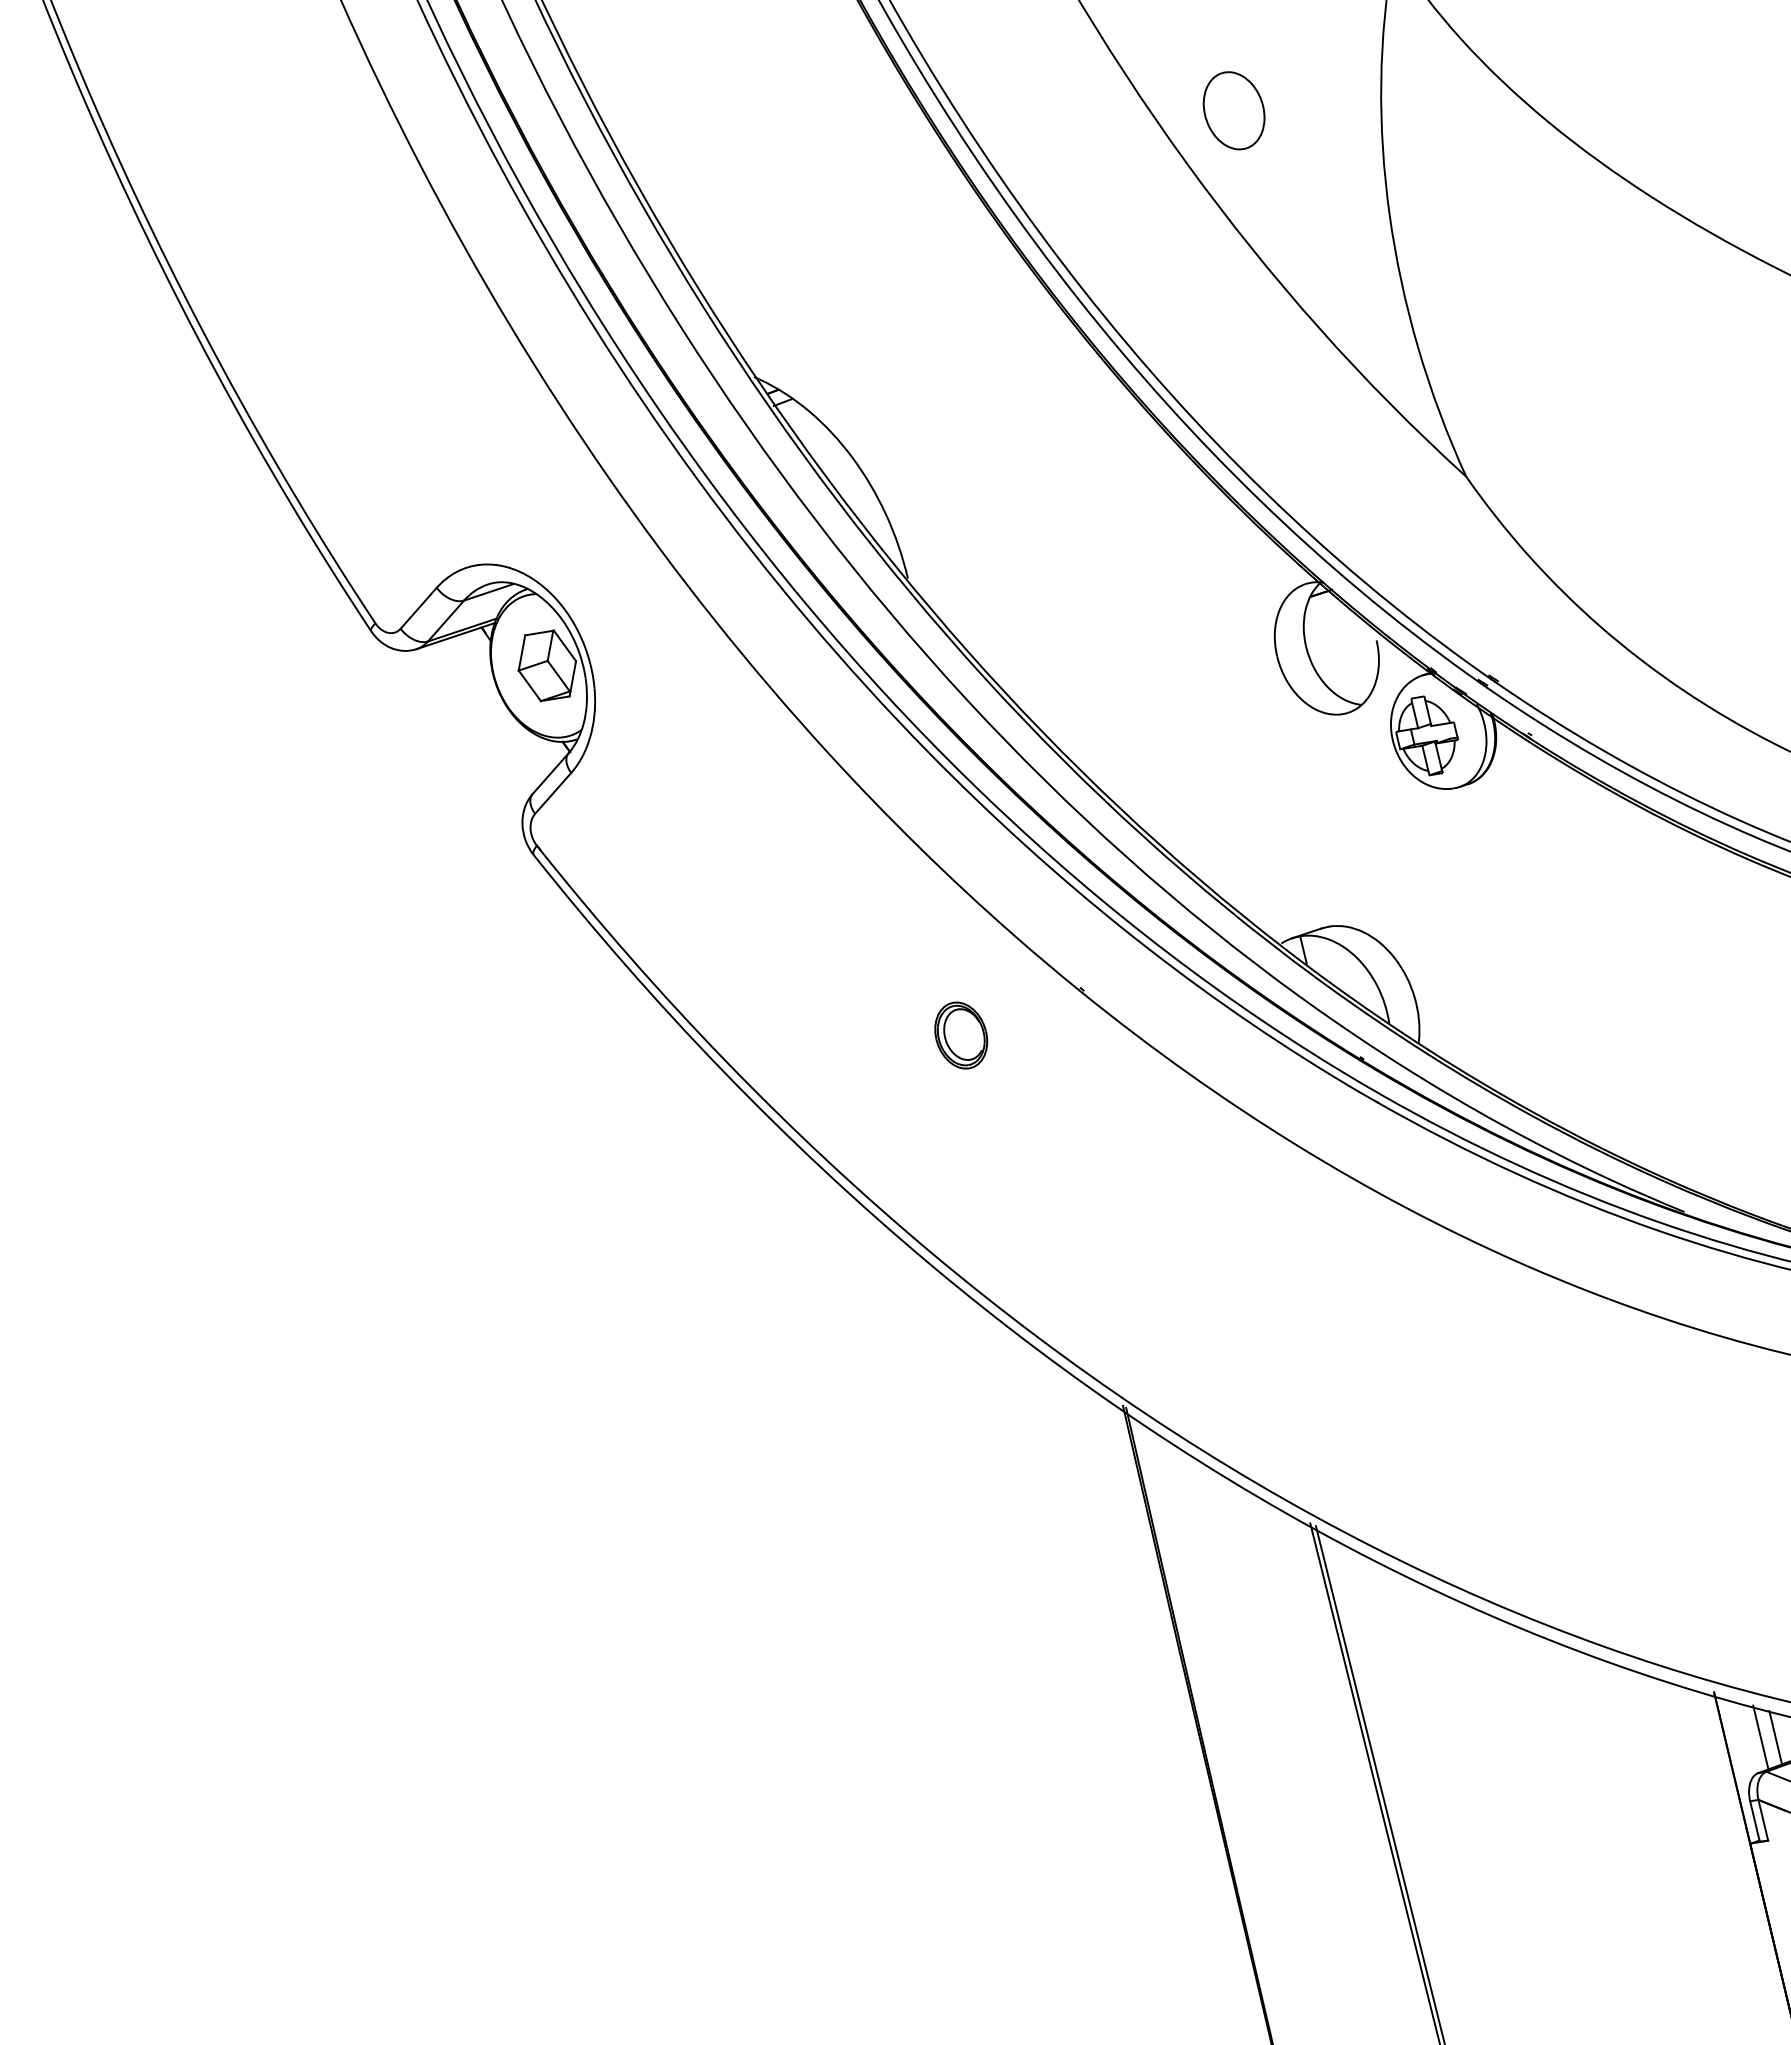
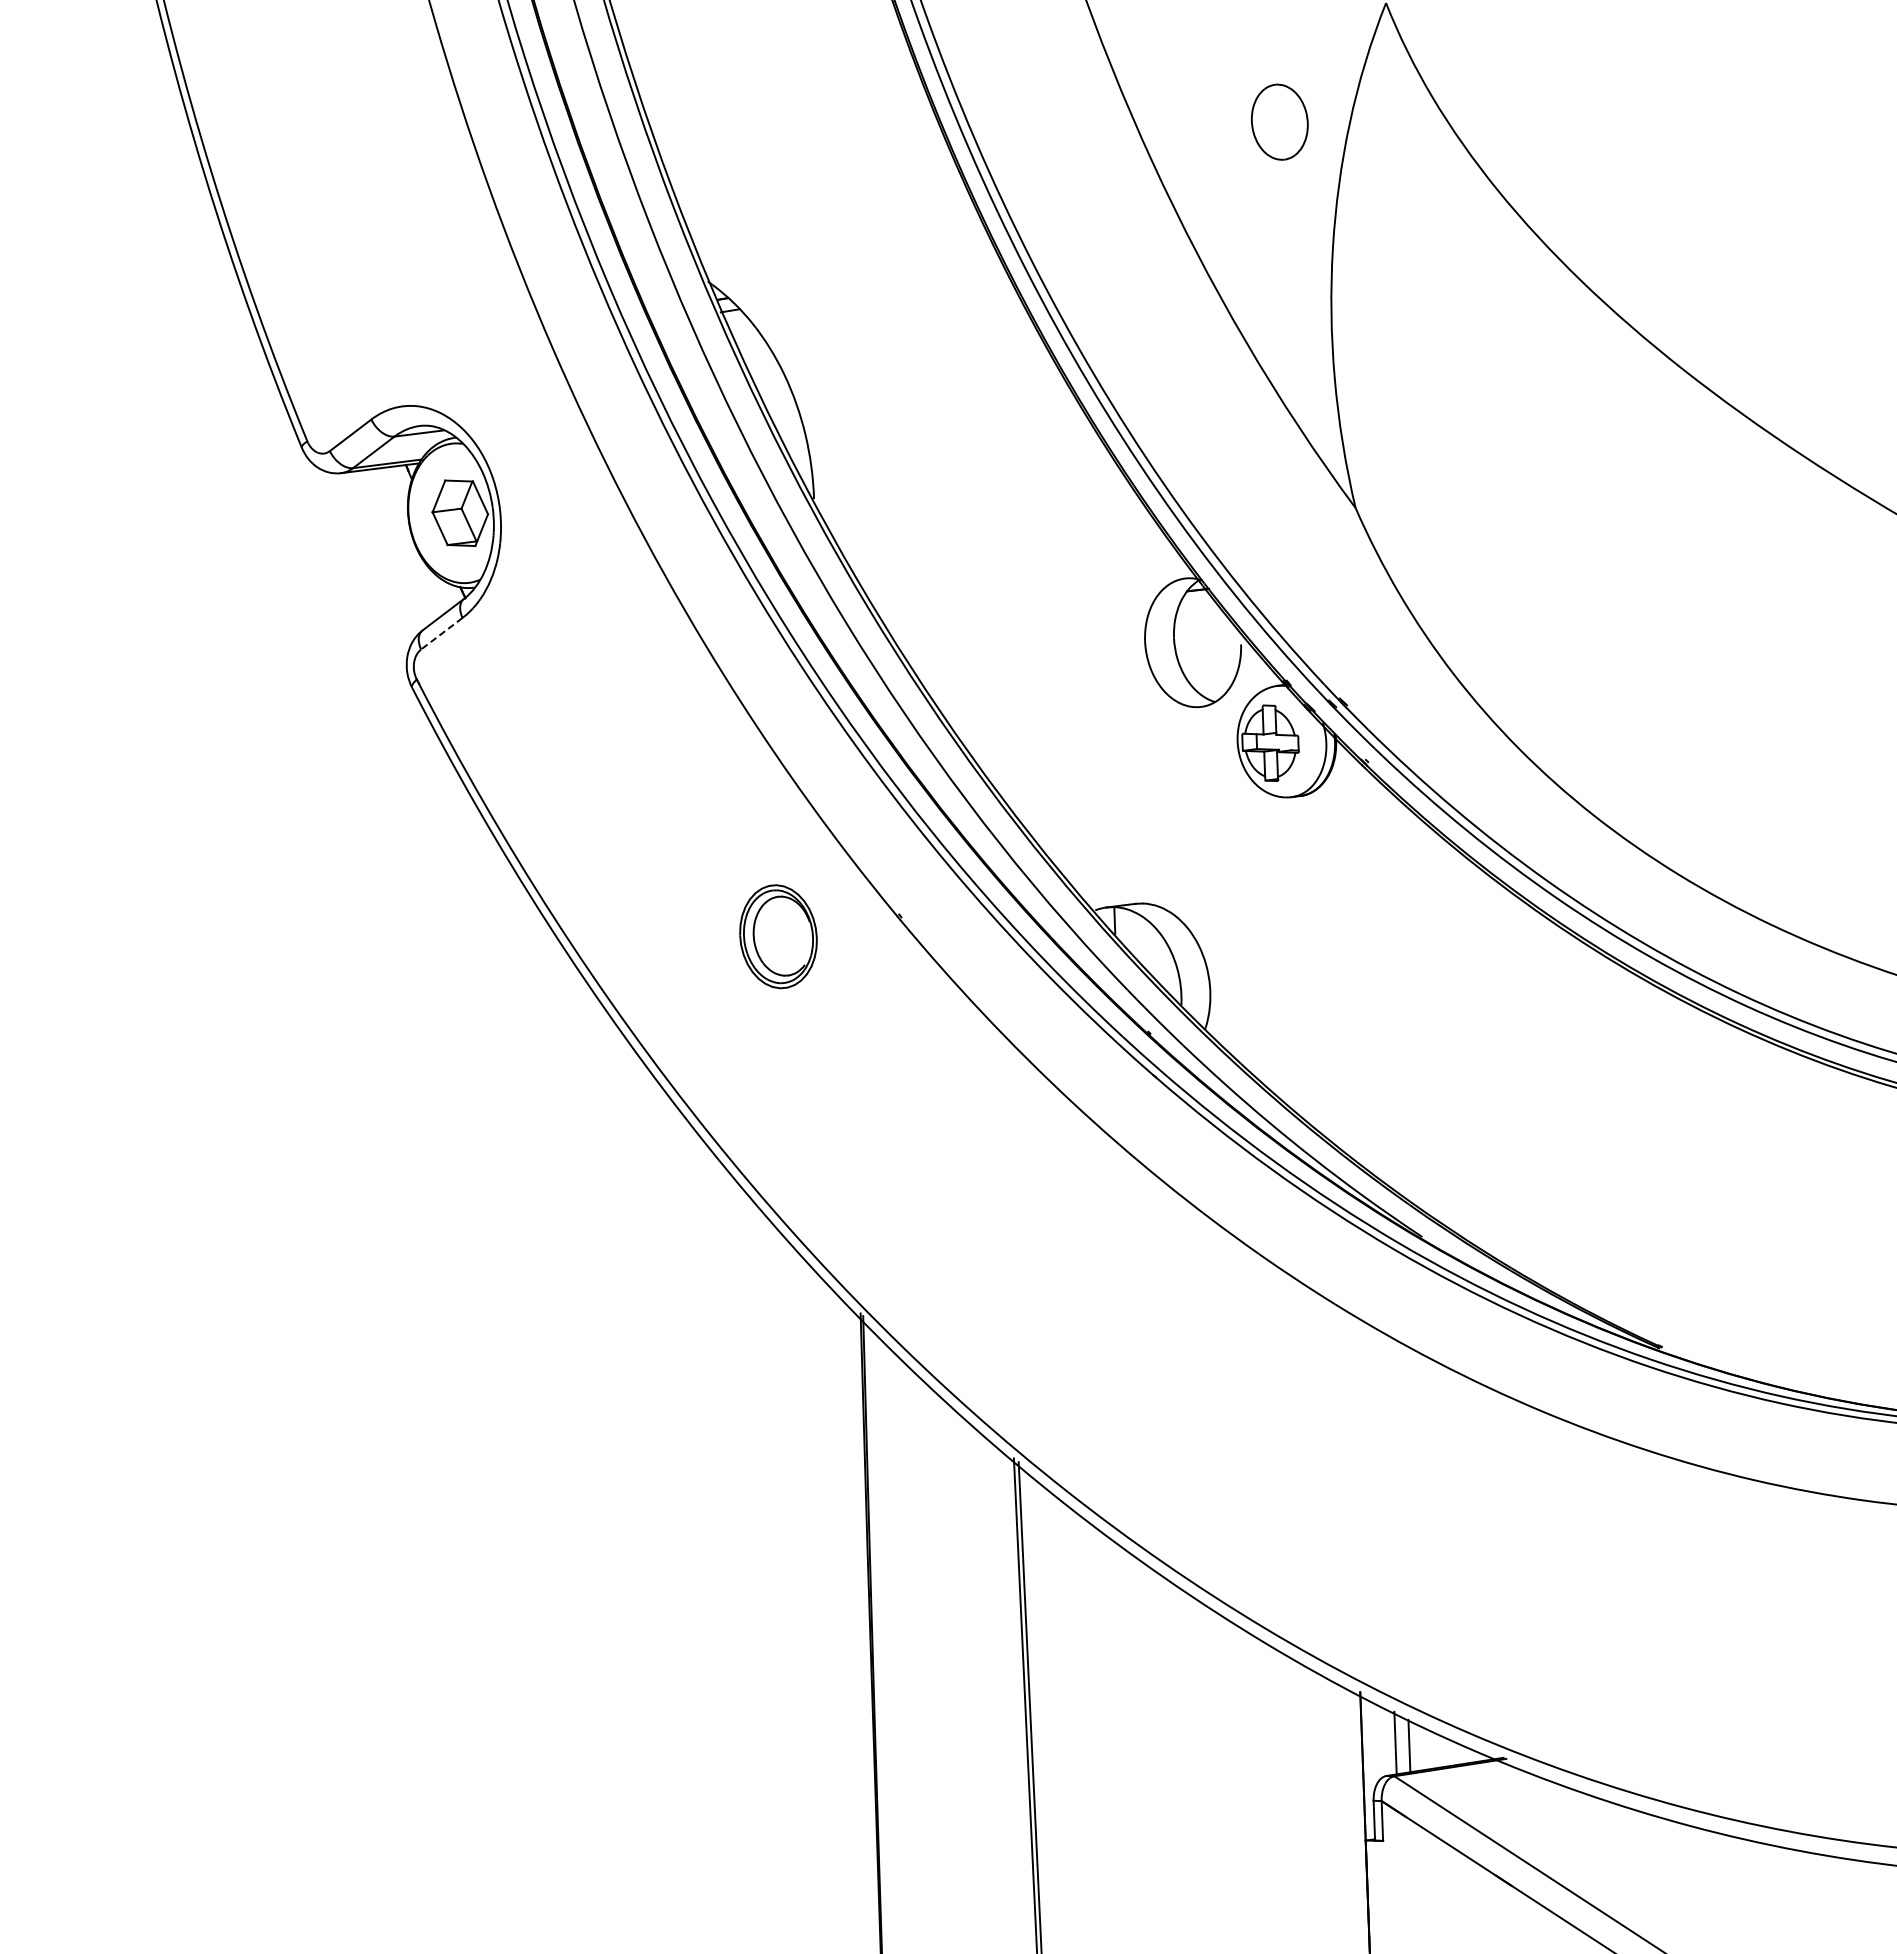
part: (1233, 110) -> (1279, 121), moved
line: (552, 794) -> (441, 634), solid -> dashed
part: (961, 1035) -> (778, 936), size x1.6

